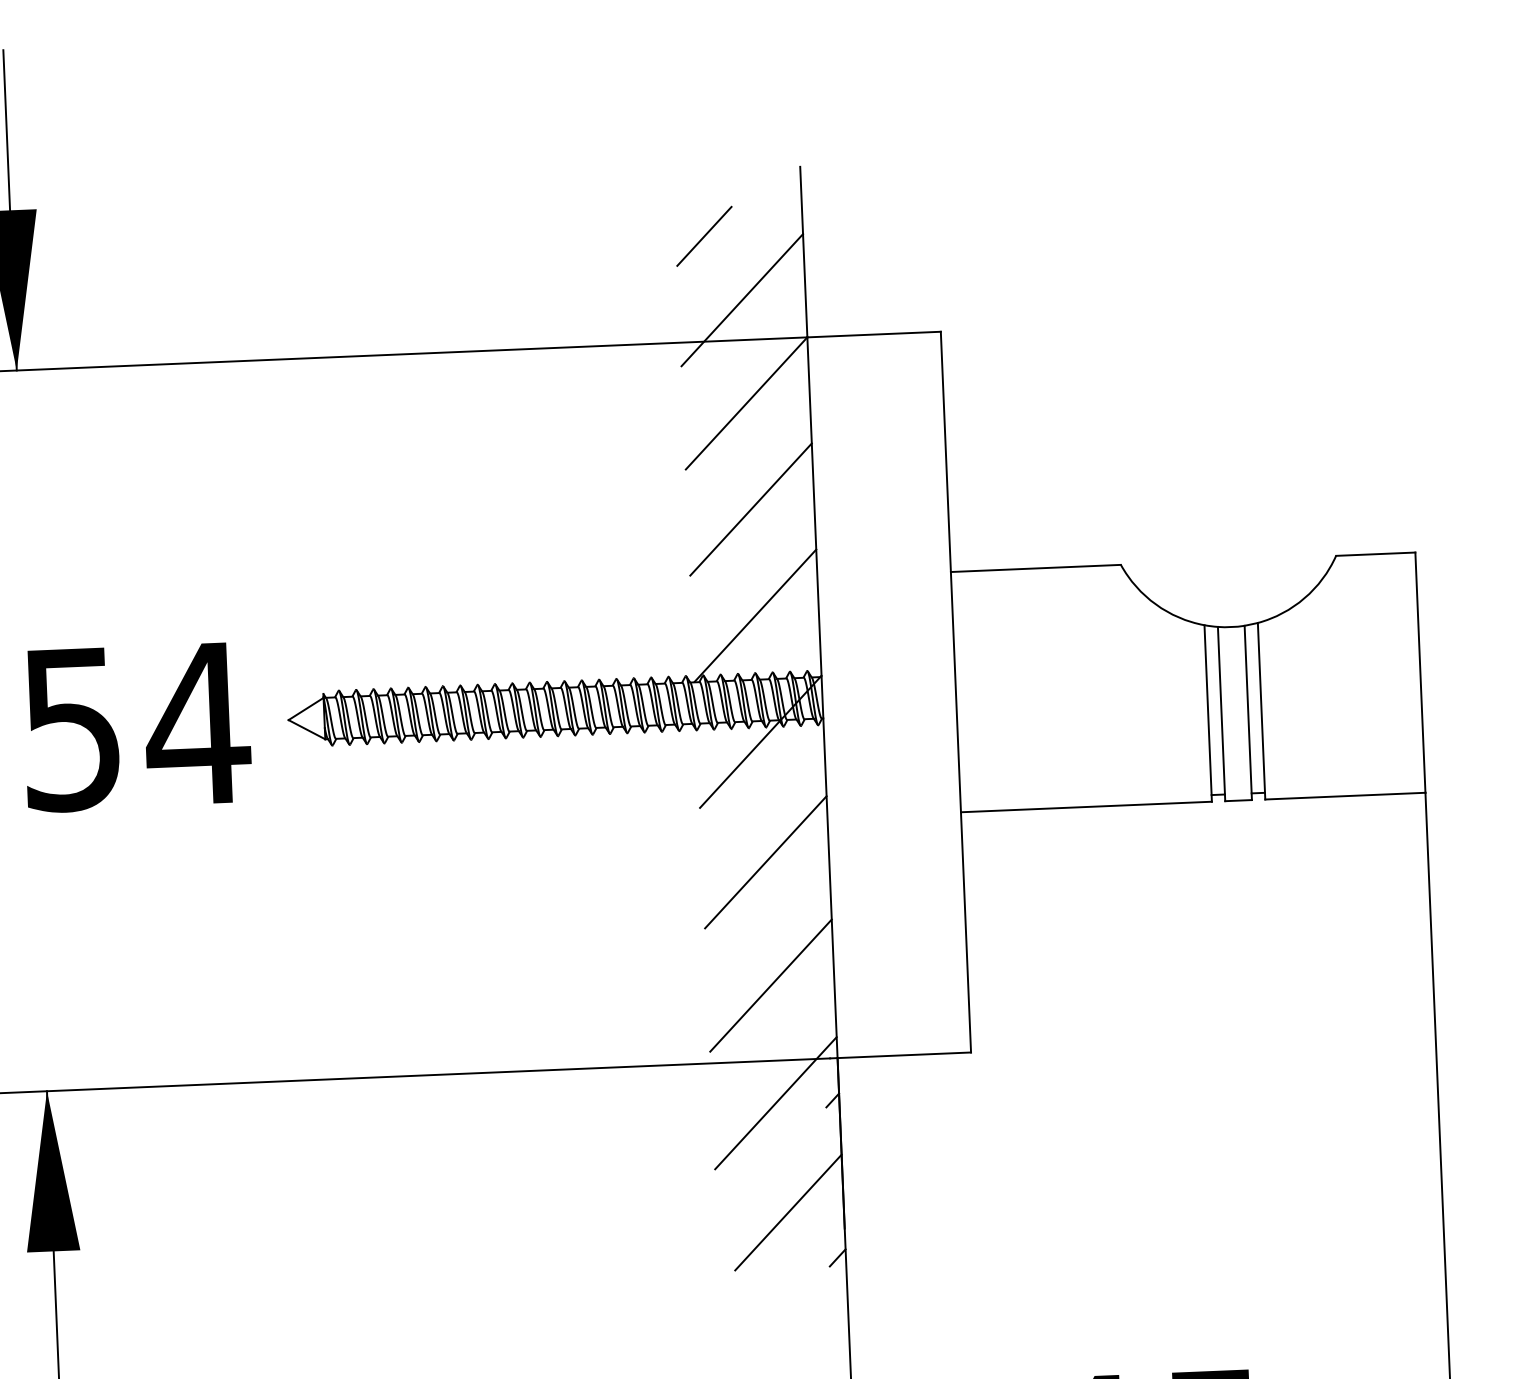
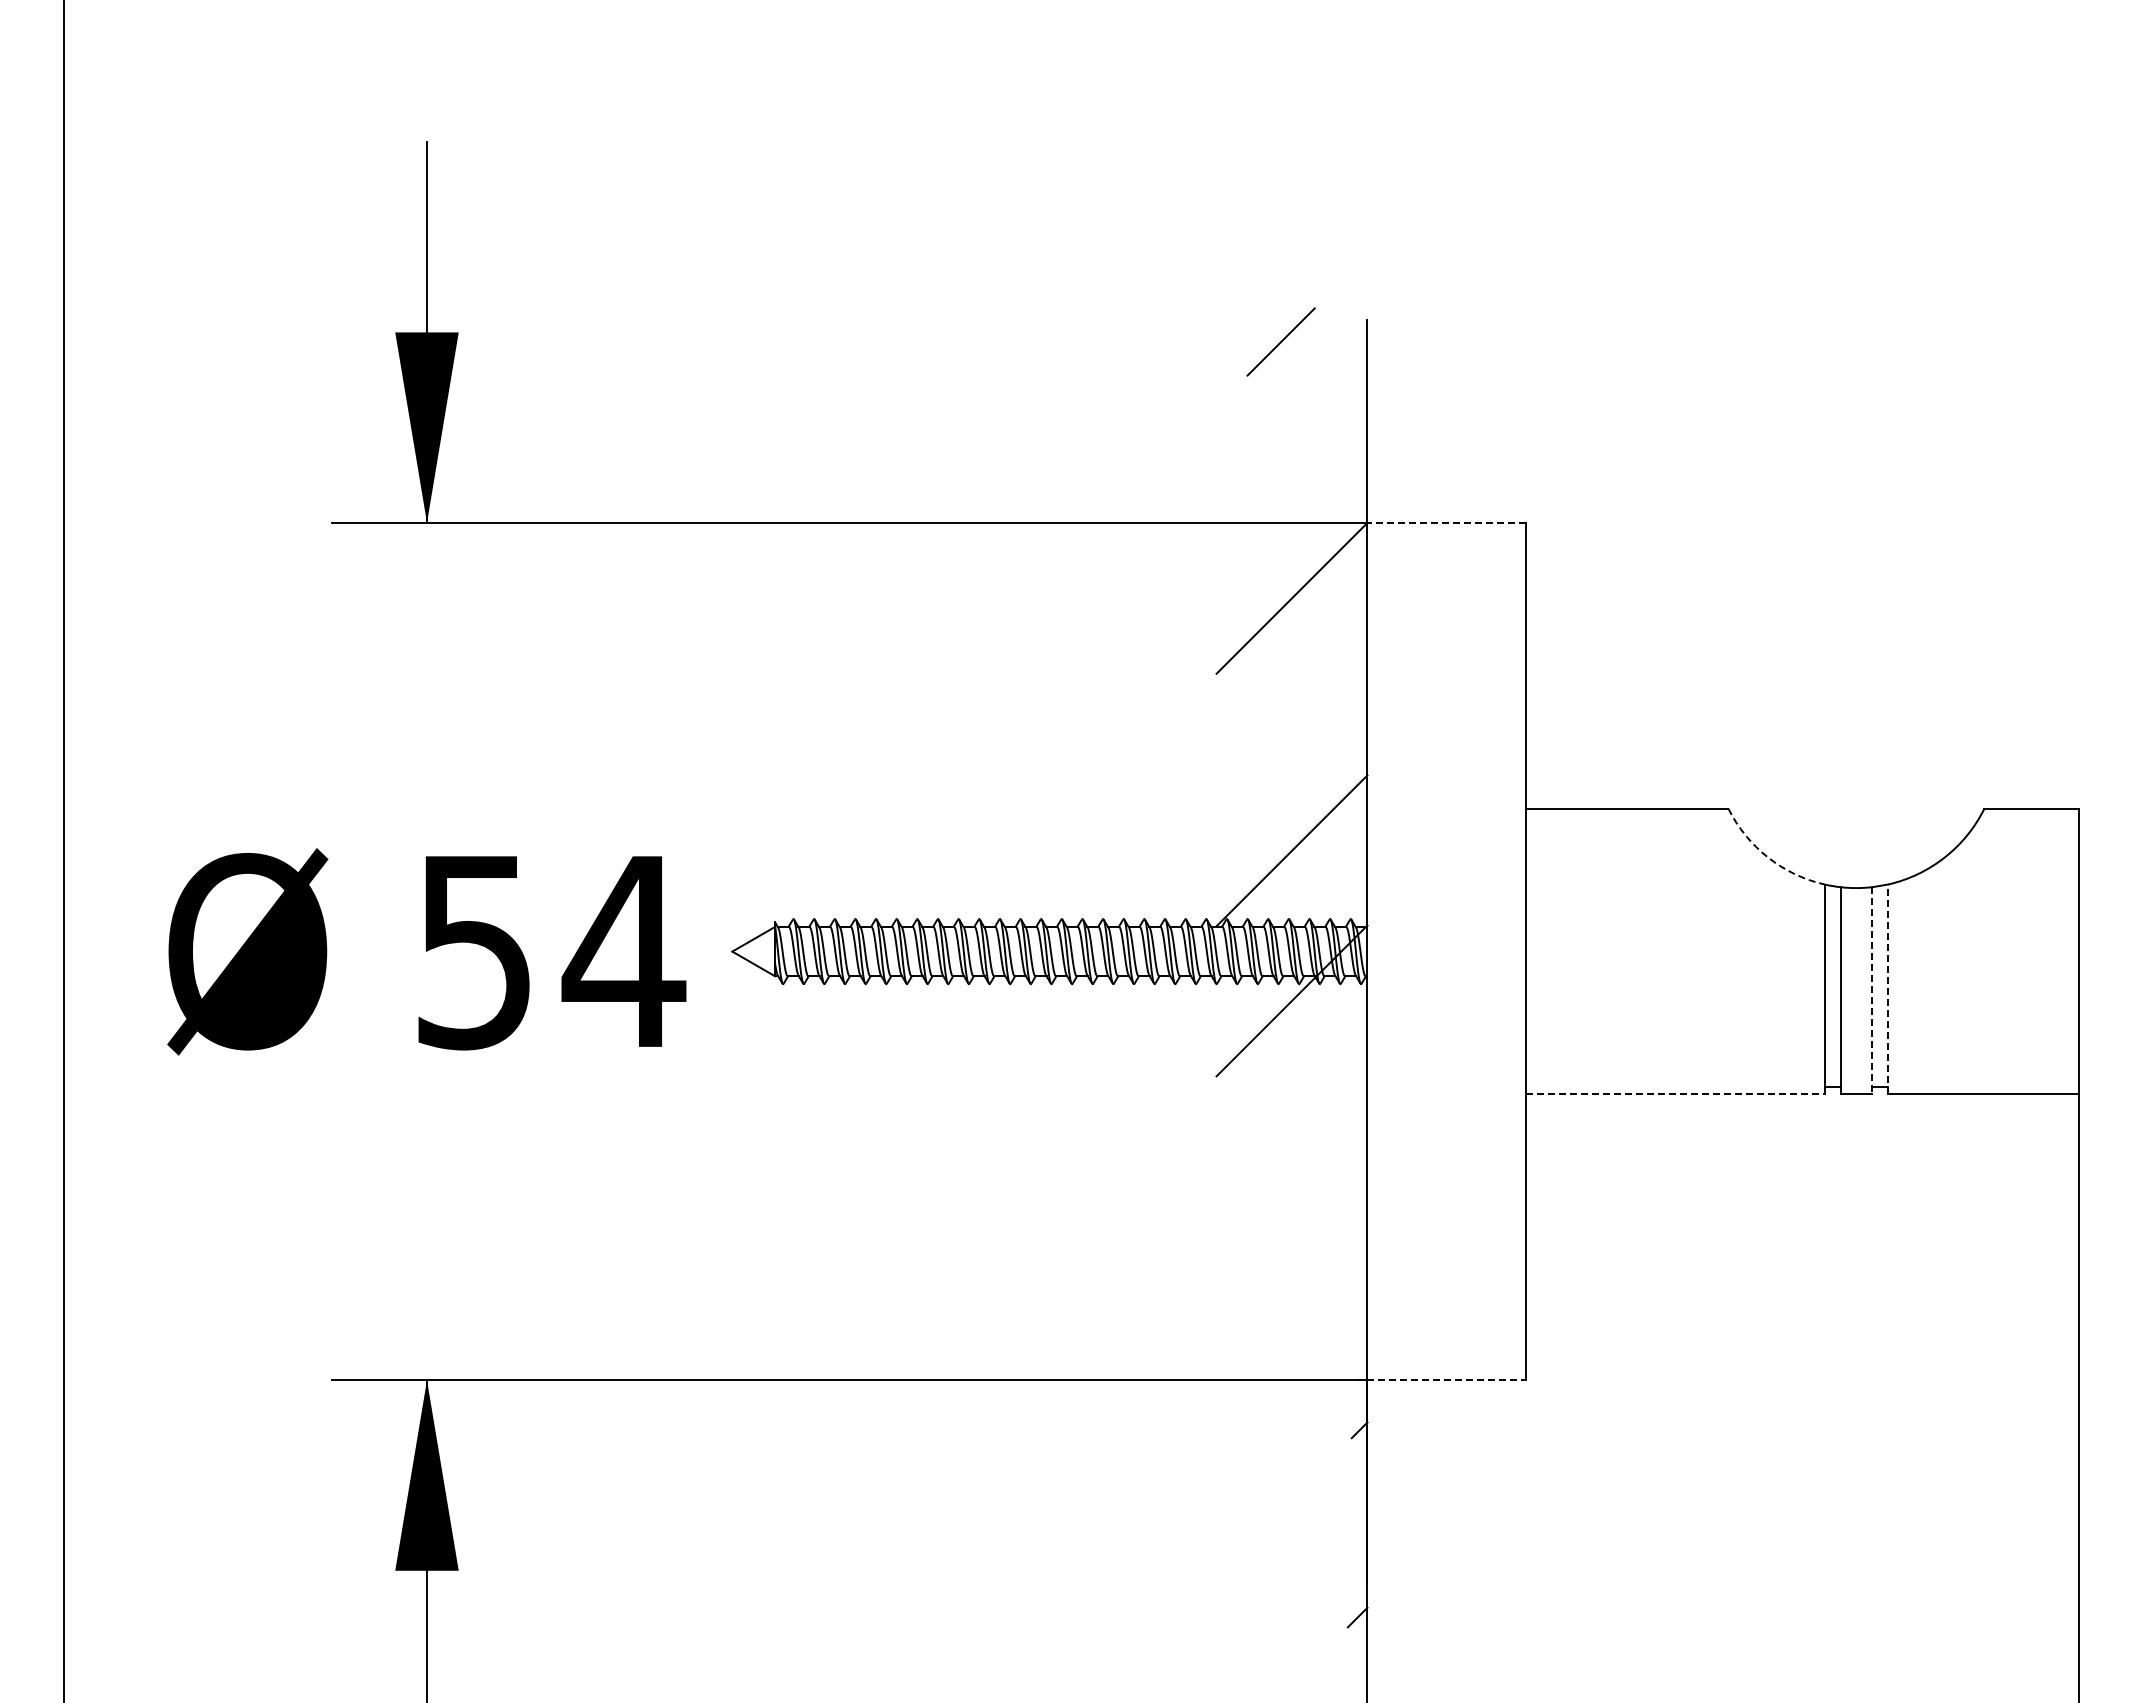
line: (703, 236) -> (1280, 341), moved
line: (741, 300) -> (1291, 475), removed
line: (873, 334) -> (1446, 522), solid -> dashed
line: (750, 509) -> (1291, 724), removed
arc: (1156, 604) -> (1768, 857), solid -> dashed
line: (1261, 711) -> (1888, 989), solid -> dashed
line: (1248, 712) -> (1872, 990), solid -> dashed
line: (1086, 807) -> (1675, 1094), solid -> dashed
line: (765, 861) -> (1291, 1143), removed
line: (770, 985) -> (1291, 1290), removed
line: (904, 1055) -> (1447, 1380), solid -> dashed
line: (775, 1102) -> (1291, 1430), removed
line: (788, 1212) -> (1301, 1561), removed

